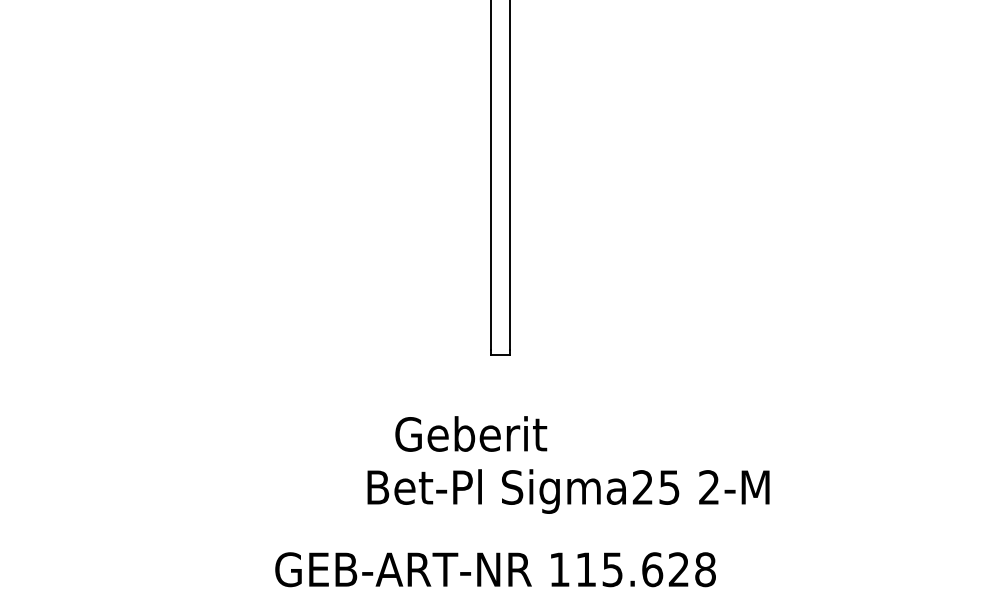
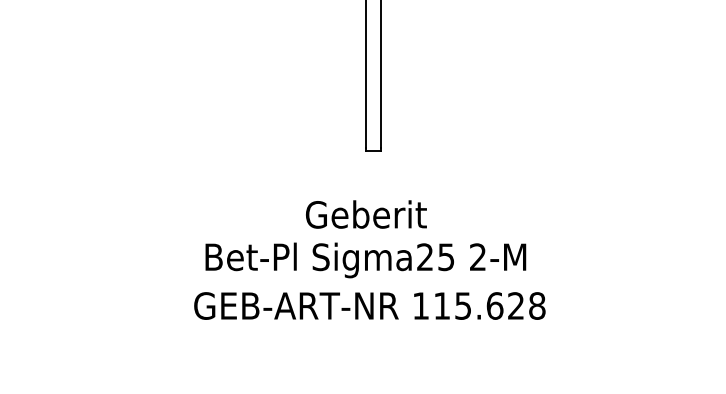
text: (471, 433) -> (366, 214), moved
text: (568, 491) -> (365, 260), moved
text: (495, 569) -> (369, 305), moved

